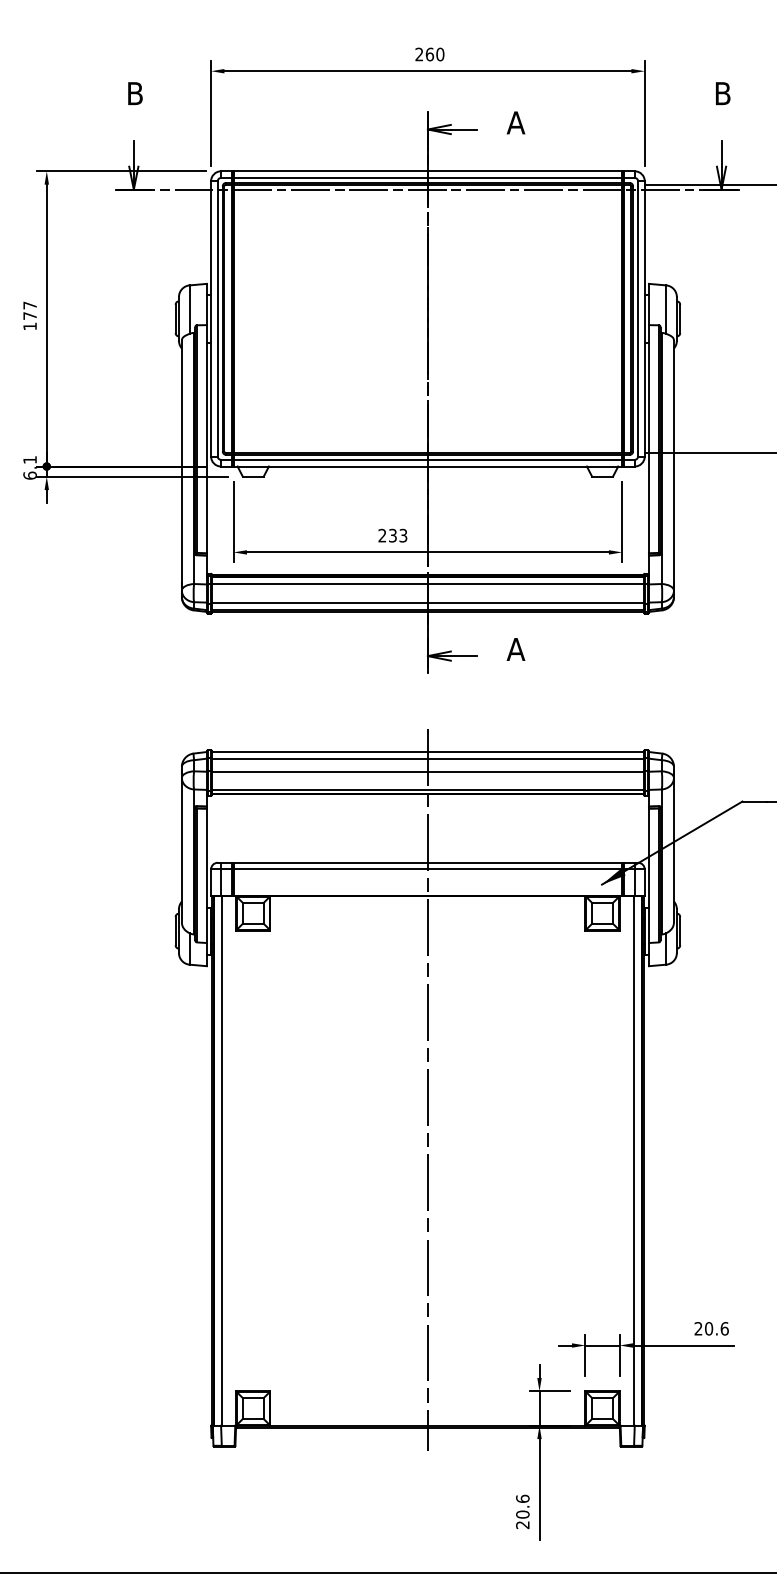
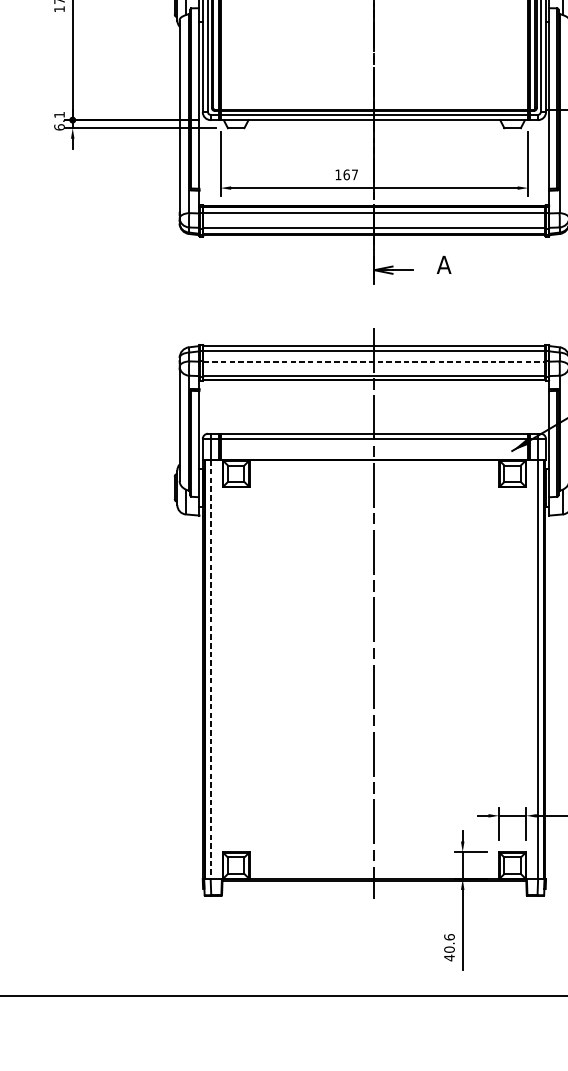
text: (392, 535) -> (346, 174), 233 -> 167
line: (428, 771) -> (374, 361), solid -> dashed
line: (221, 1160) -> (211, 669), solid -> dashed
text: (522, 1524) -> (449, 957), 20.6 -> 40.6

